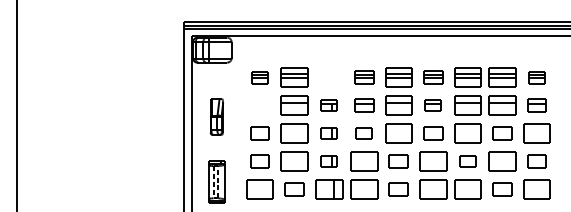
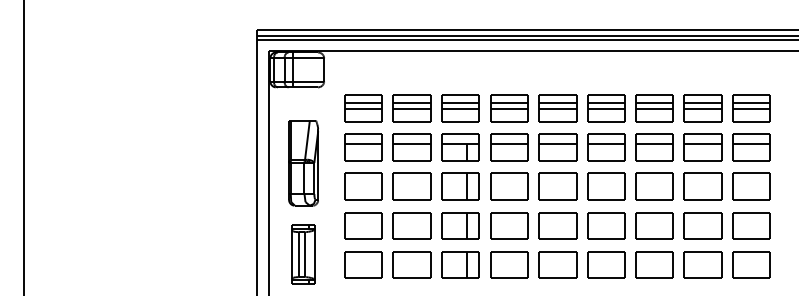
part: (259, 77) -> (363, 108), size x1.67
part: (329, 77) -> (460, 108), added
part: (364, 77) -> (509, 108), size x1.43
part: (433, 77) -> (606, 108), size x1.43
part: (537, 77) -> (751, 108), size x1.67
part: (259, 105) -> (363, 147), added
part: (329, 105) -> (460, 147), size x1.67
part: (364, 105) -> (509, 147), size x1.43
part: (433, 105) -> (606, 147), size x1.67
part: (537, 105) -> (751, 147), size x1.43
part: (216, 117) -> (303, 163), size x1.67
part: (259, 133) -> (363, 186), size x1.43
part: (329, 133) -> (460, 186), size x1.67
part: (364, 133) -> (509, 186), size x1.67
part: (433, 133) -> (606, 186), size x1.43
part: (502, 133) -> (702, 186), size x1.43
part: (259, 161) -> (363, 225), size x1.43
part: (329, 161) -> (460, 225), size x1.67
part: (398, 161) -> (557, 225), size x1.43
part: (467, 161) -> (654, 225), size x1.67
part: (537, 161) -> (751, 225), size x1.43
line: (213, 182) -> (298, 254), dashed -> solid
line: (218, 182) -> (305, 254), dashed -> solid
part: (294, 189) -> (411, 264), size x1.43
part: (398, 189) -> (557, 264), size x1.43
part: (502, 189) -> (702, 264), size x1.43

